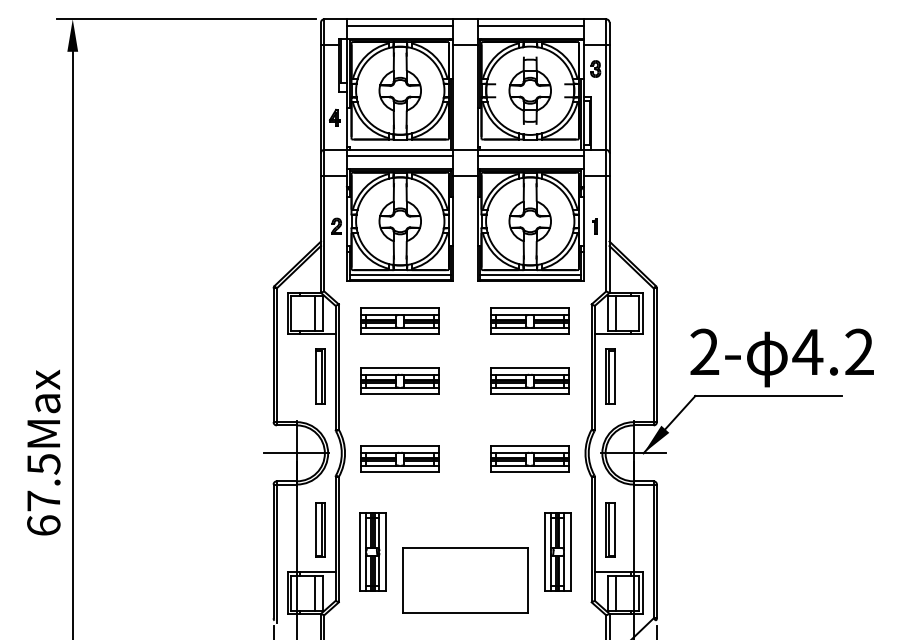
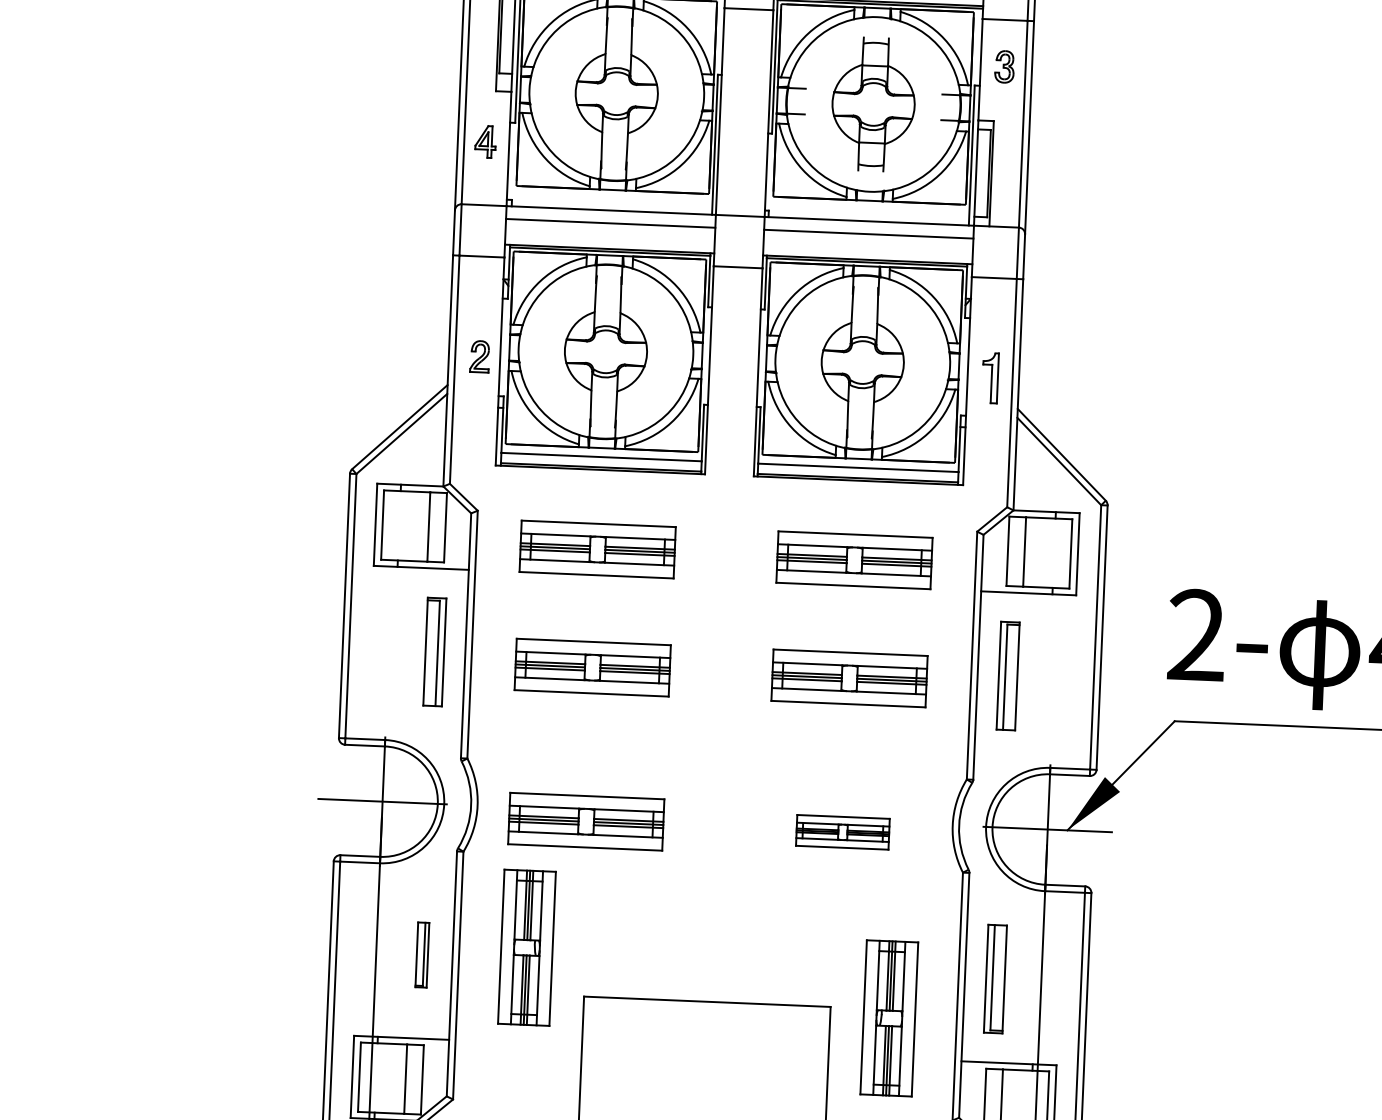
part: (594, 226) -> (989, 377), size x1.6
part: (529, 458) -> (841, 831), size x0.6
part: (320, 529) -> (422, 954), size x0.6
part: (372, 551) -> (526, 946), moved

